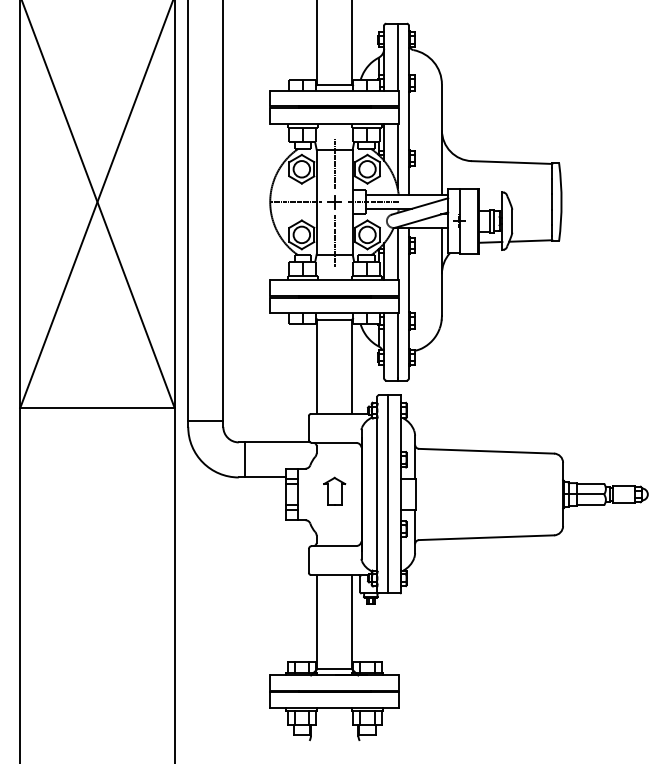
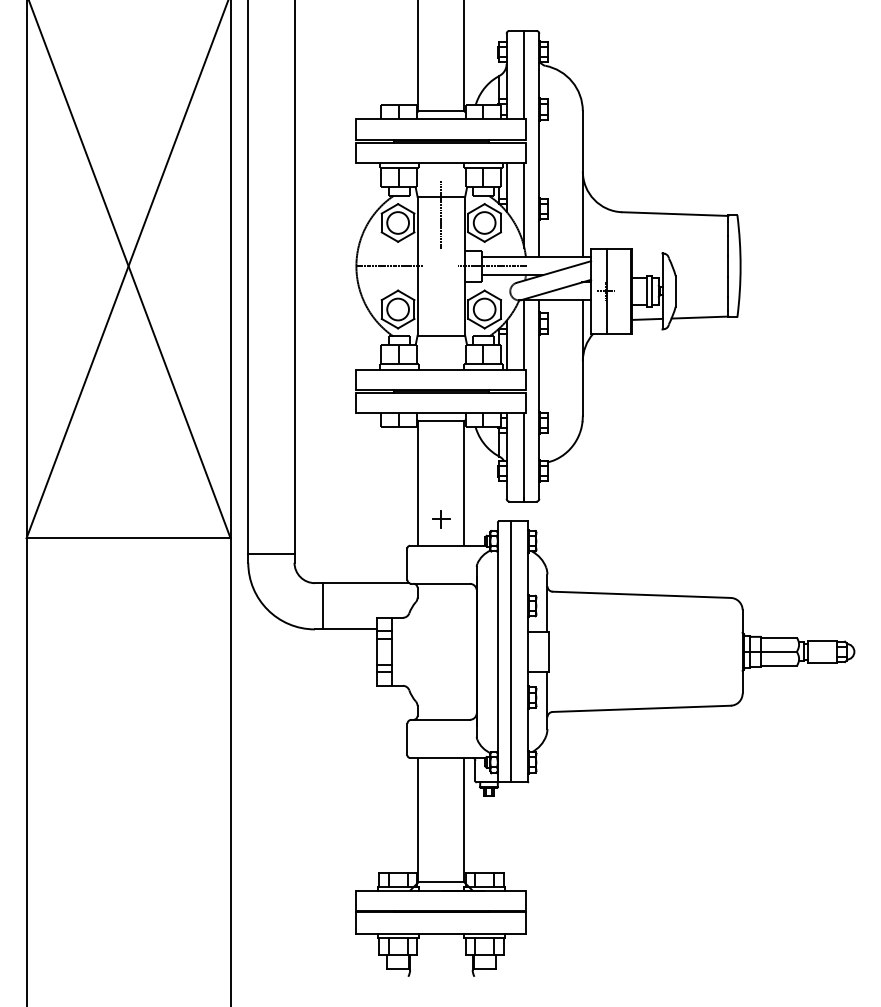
part: (334, 202) -> (441, 519), moved
line: (334, 240) -> (441, 317), removed
part: (334, 491) -> (441, 647), removed

